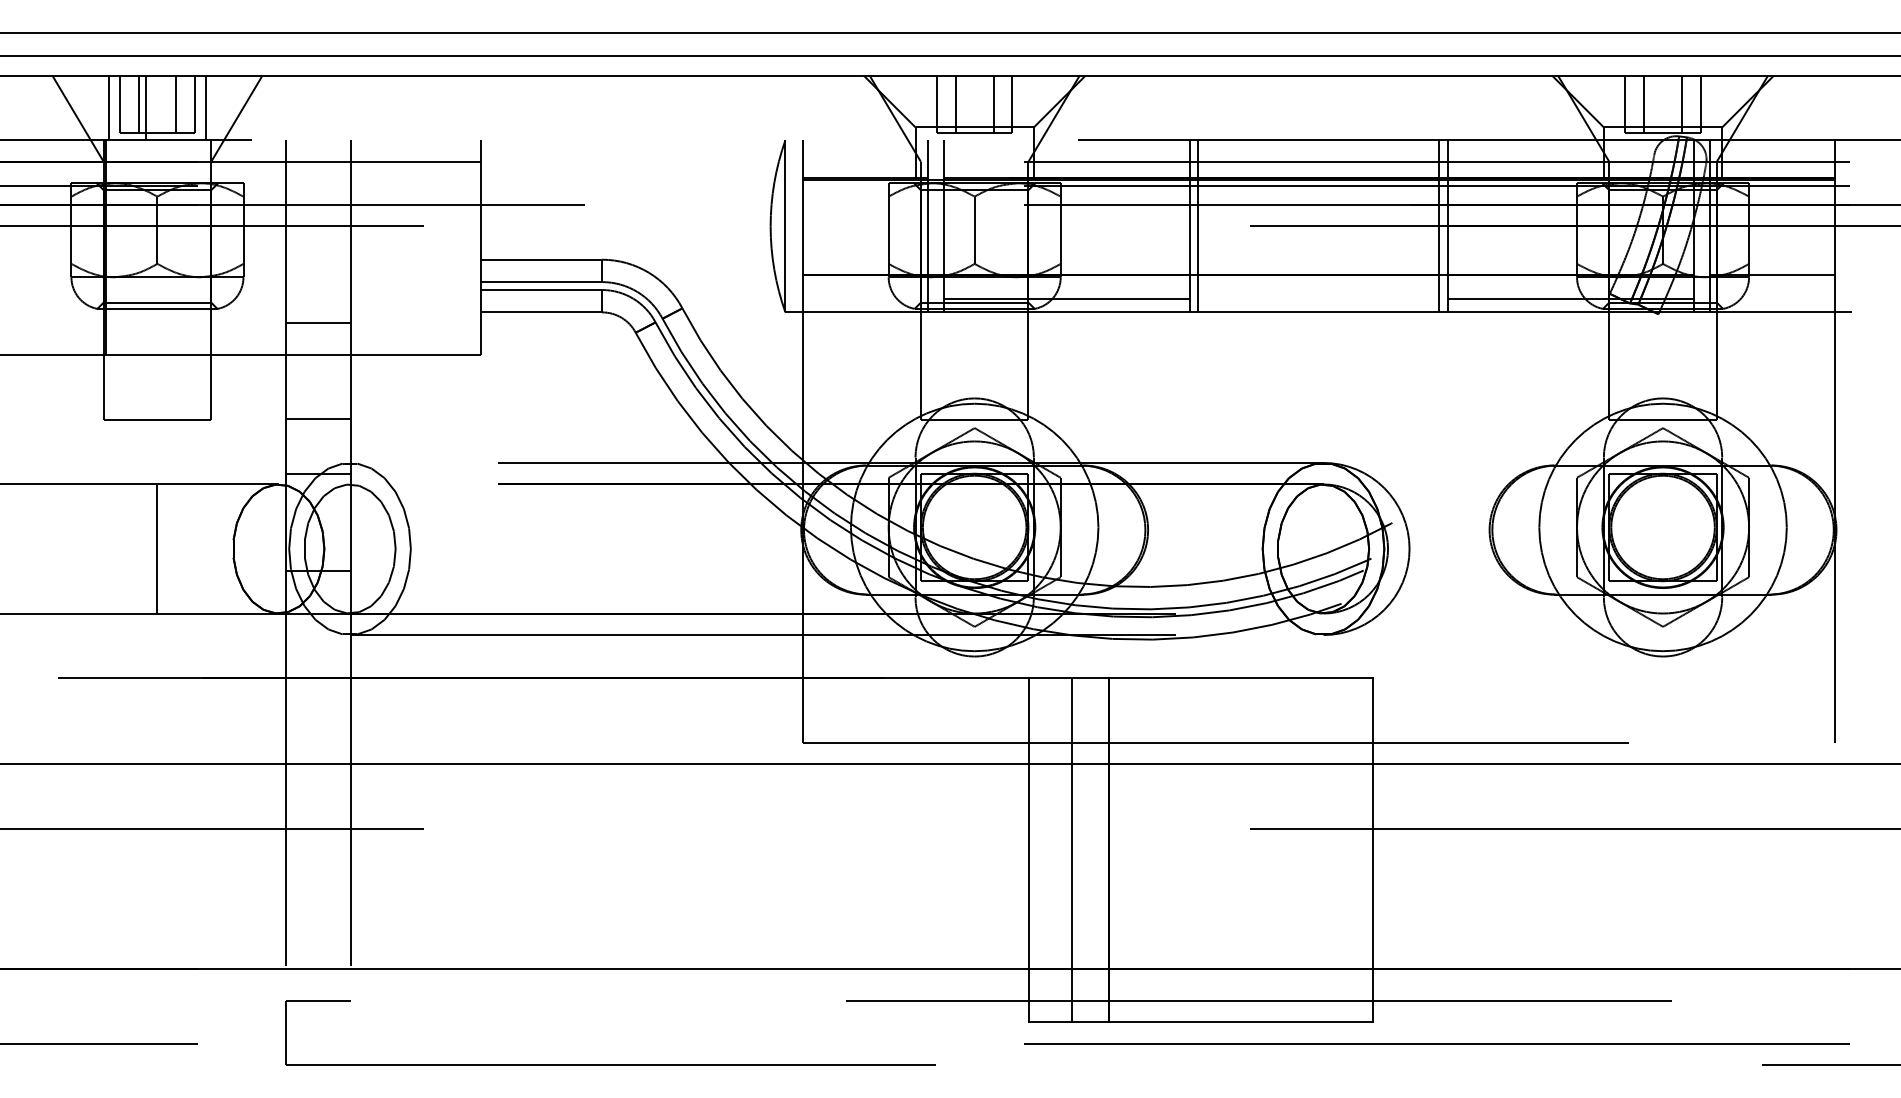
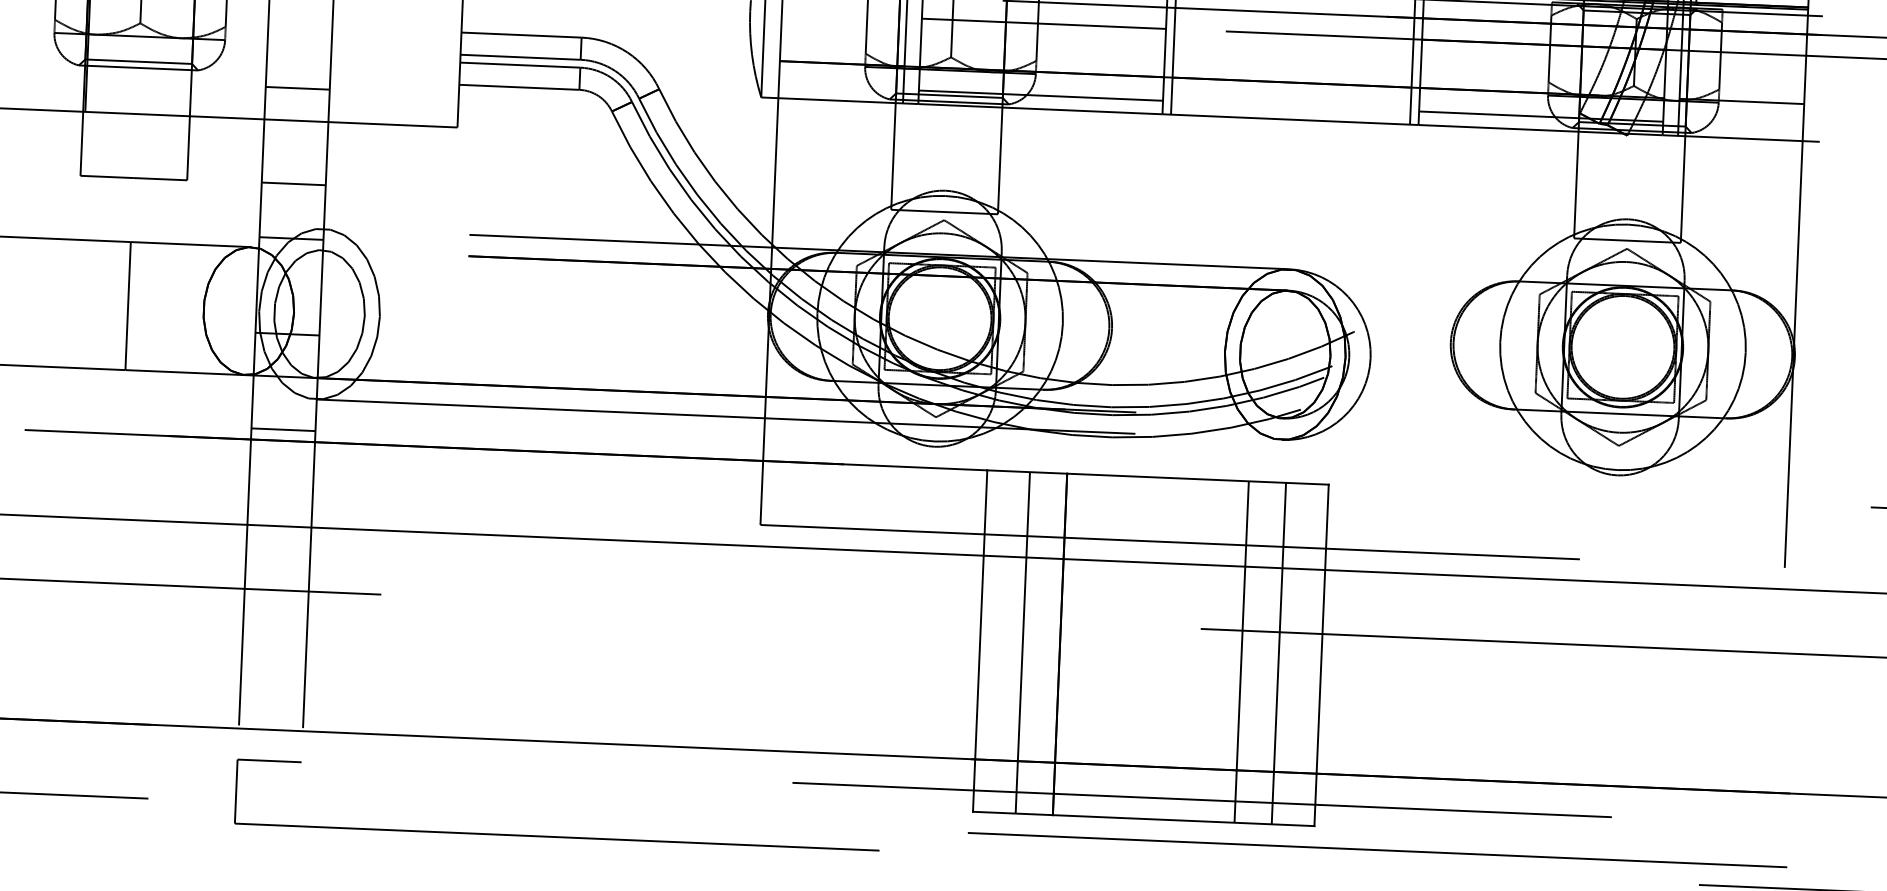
line: (1066, 226) -> (1043, 23), added
line: (318, 666) -> (283, 429), added
line: (1292, 850) -> (1241, 652), added
line: (1329, 850) -> (1278, 653), added

